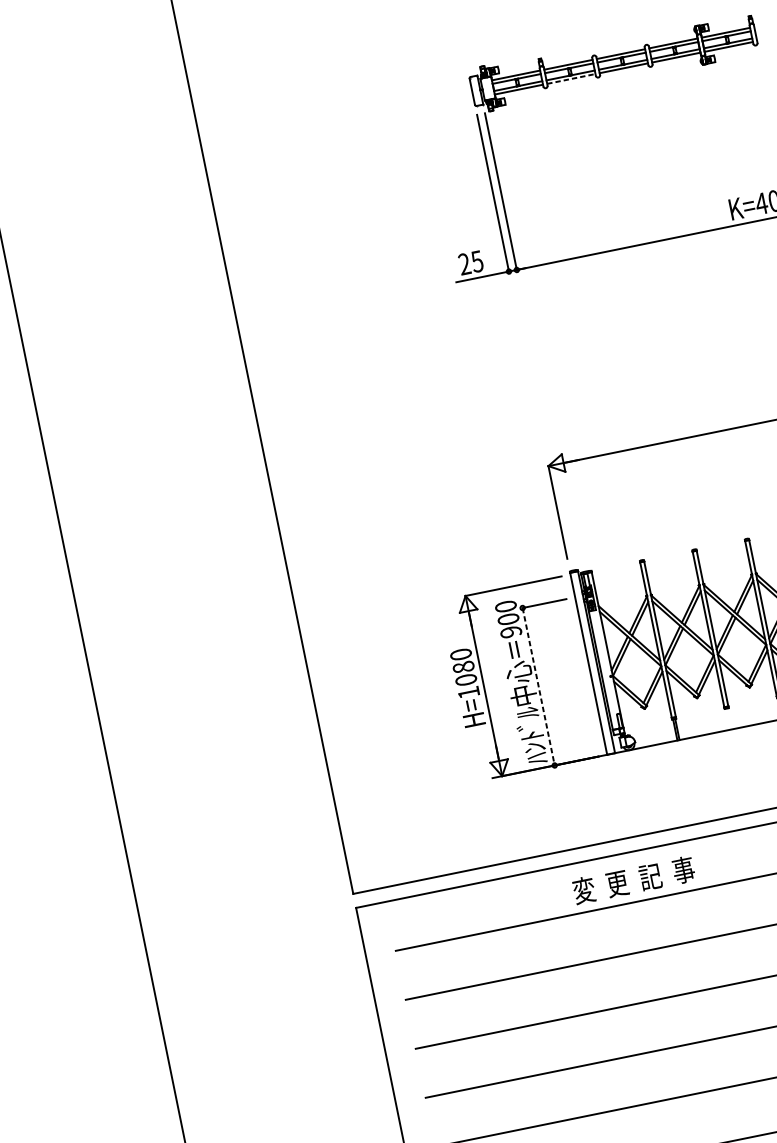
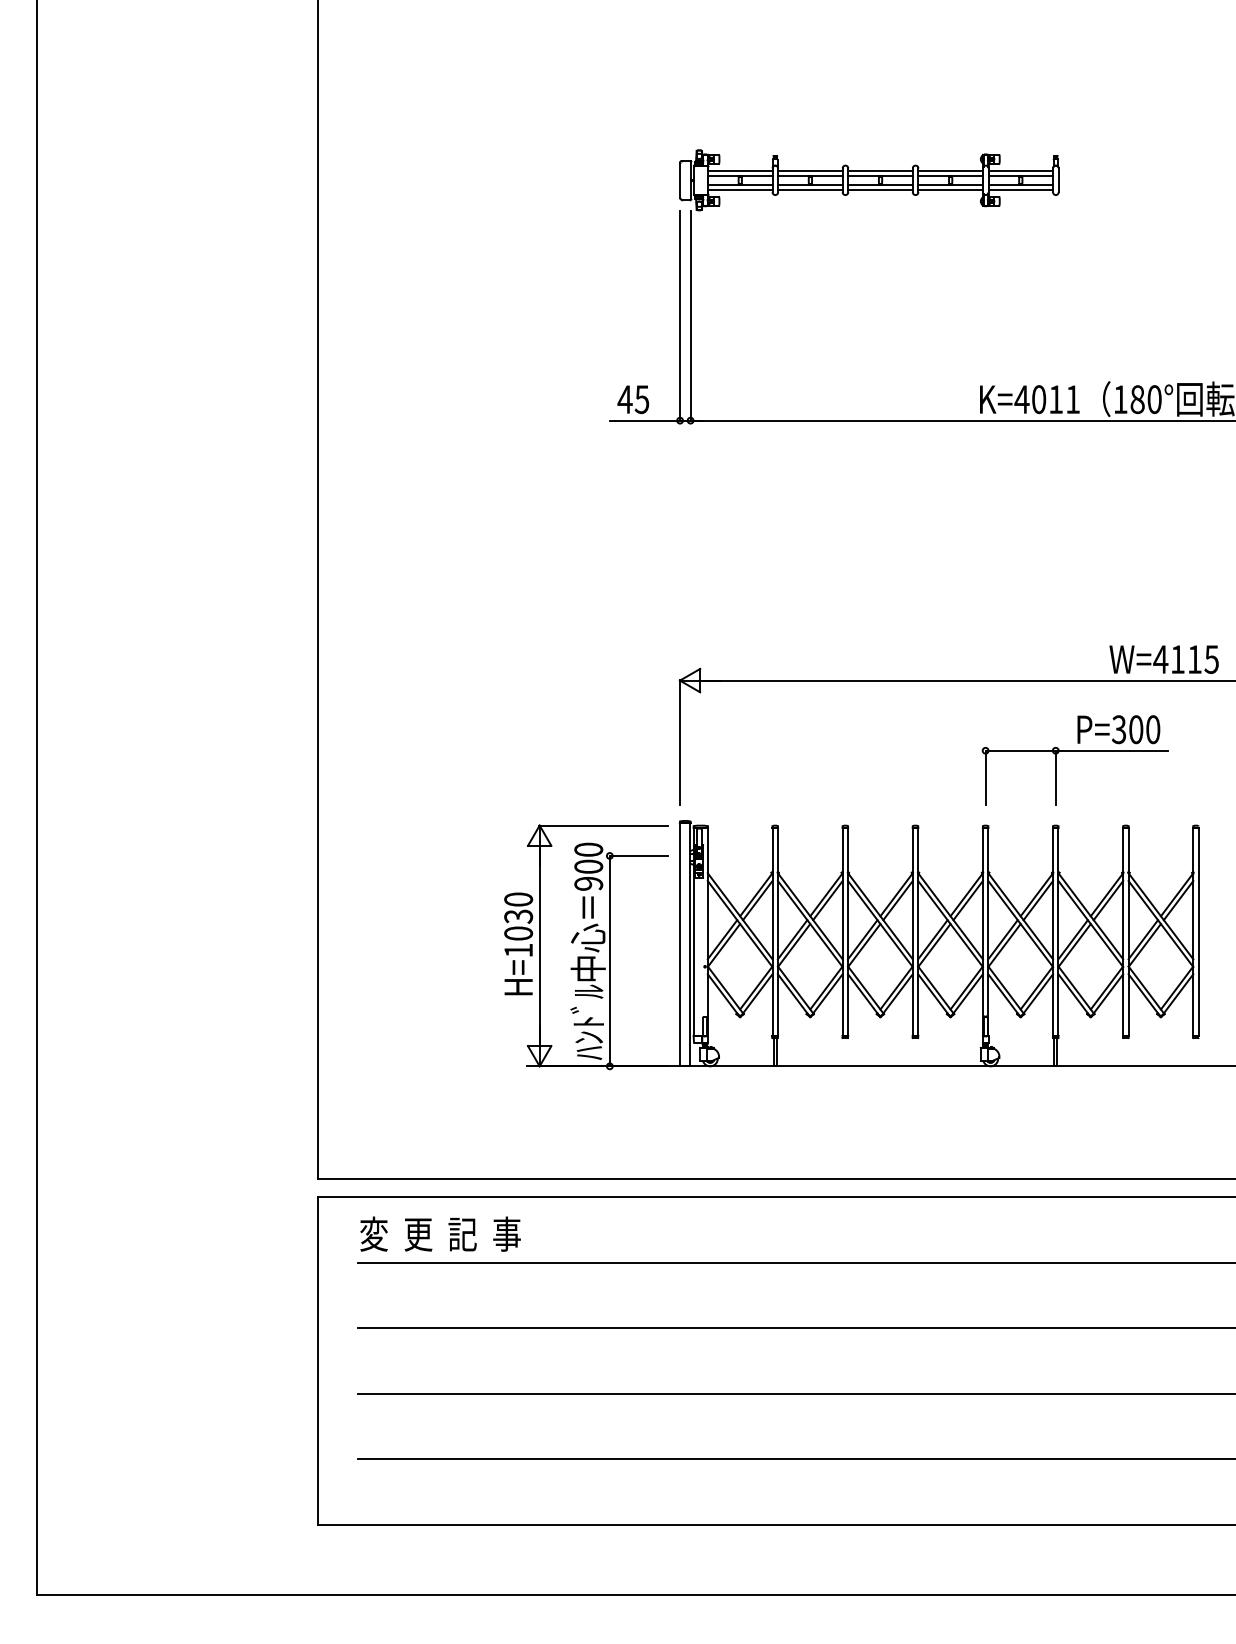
line: (571, 78) -> (810, 189), dashed -> solid
text: (464, 264) -> (624, 399), 25 -> 45
text: (463, 667) -> (518, 916), H=1080 -> H=1030
line: (538, 687) -> (609, 961), dashed -> solid
text: (633, 879) -> (440, 1233), moved

